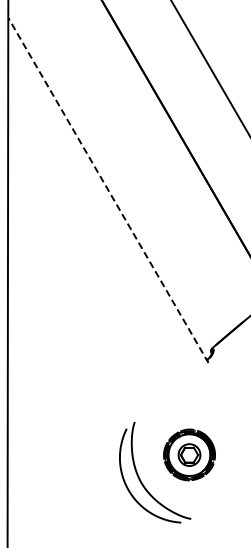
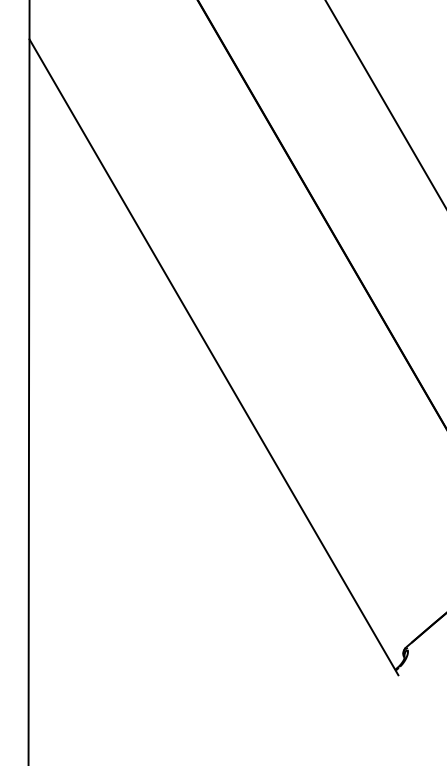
line: (108, 190) -> (214, 357), dashed -> solid

